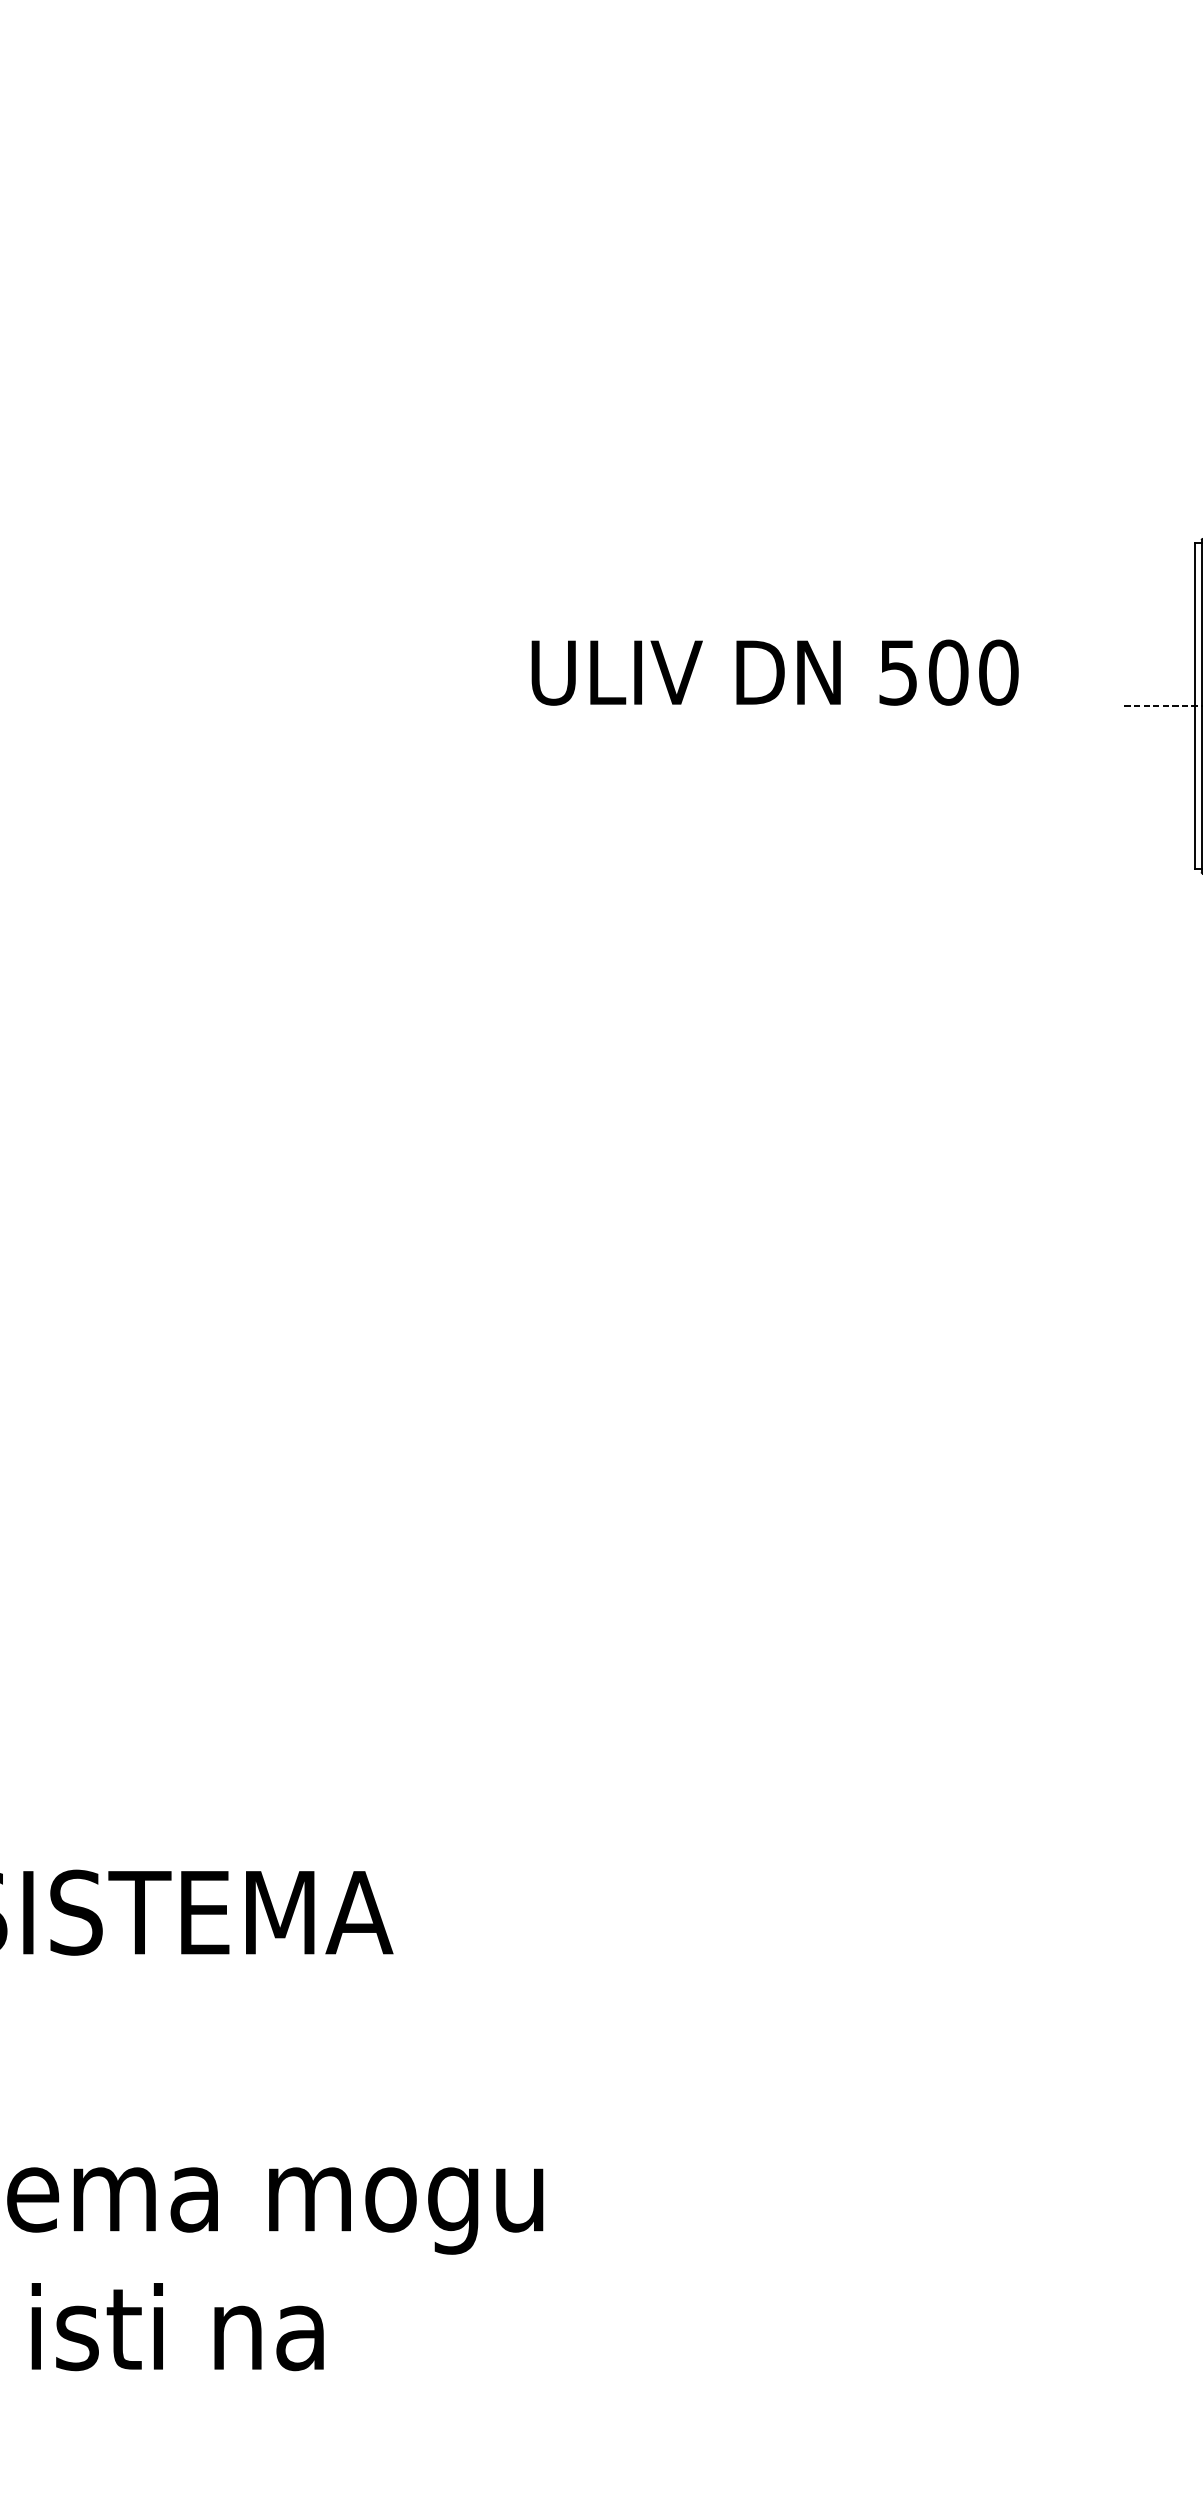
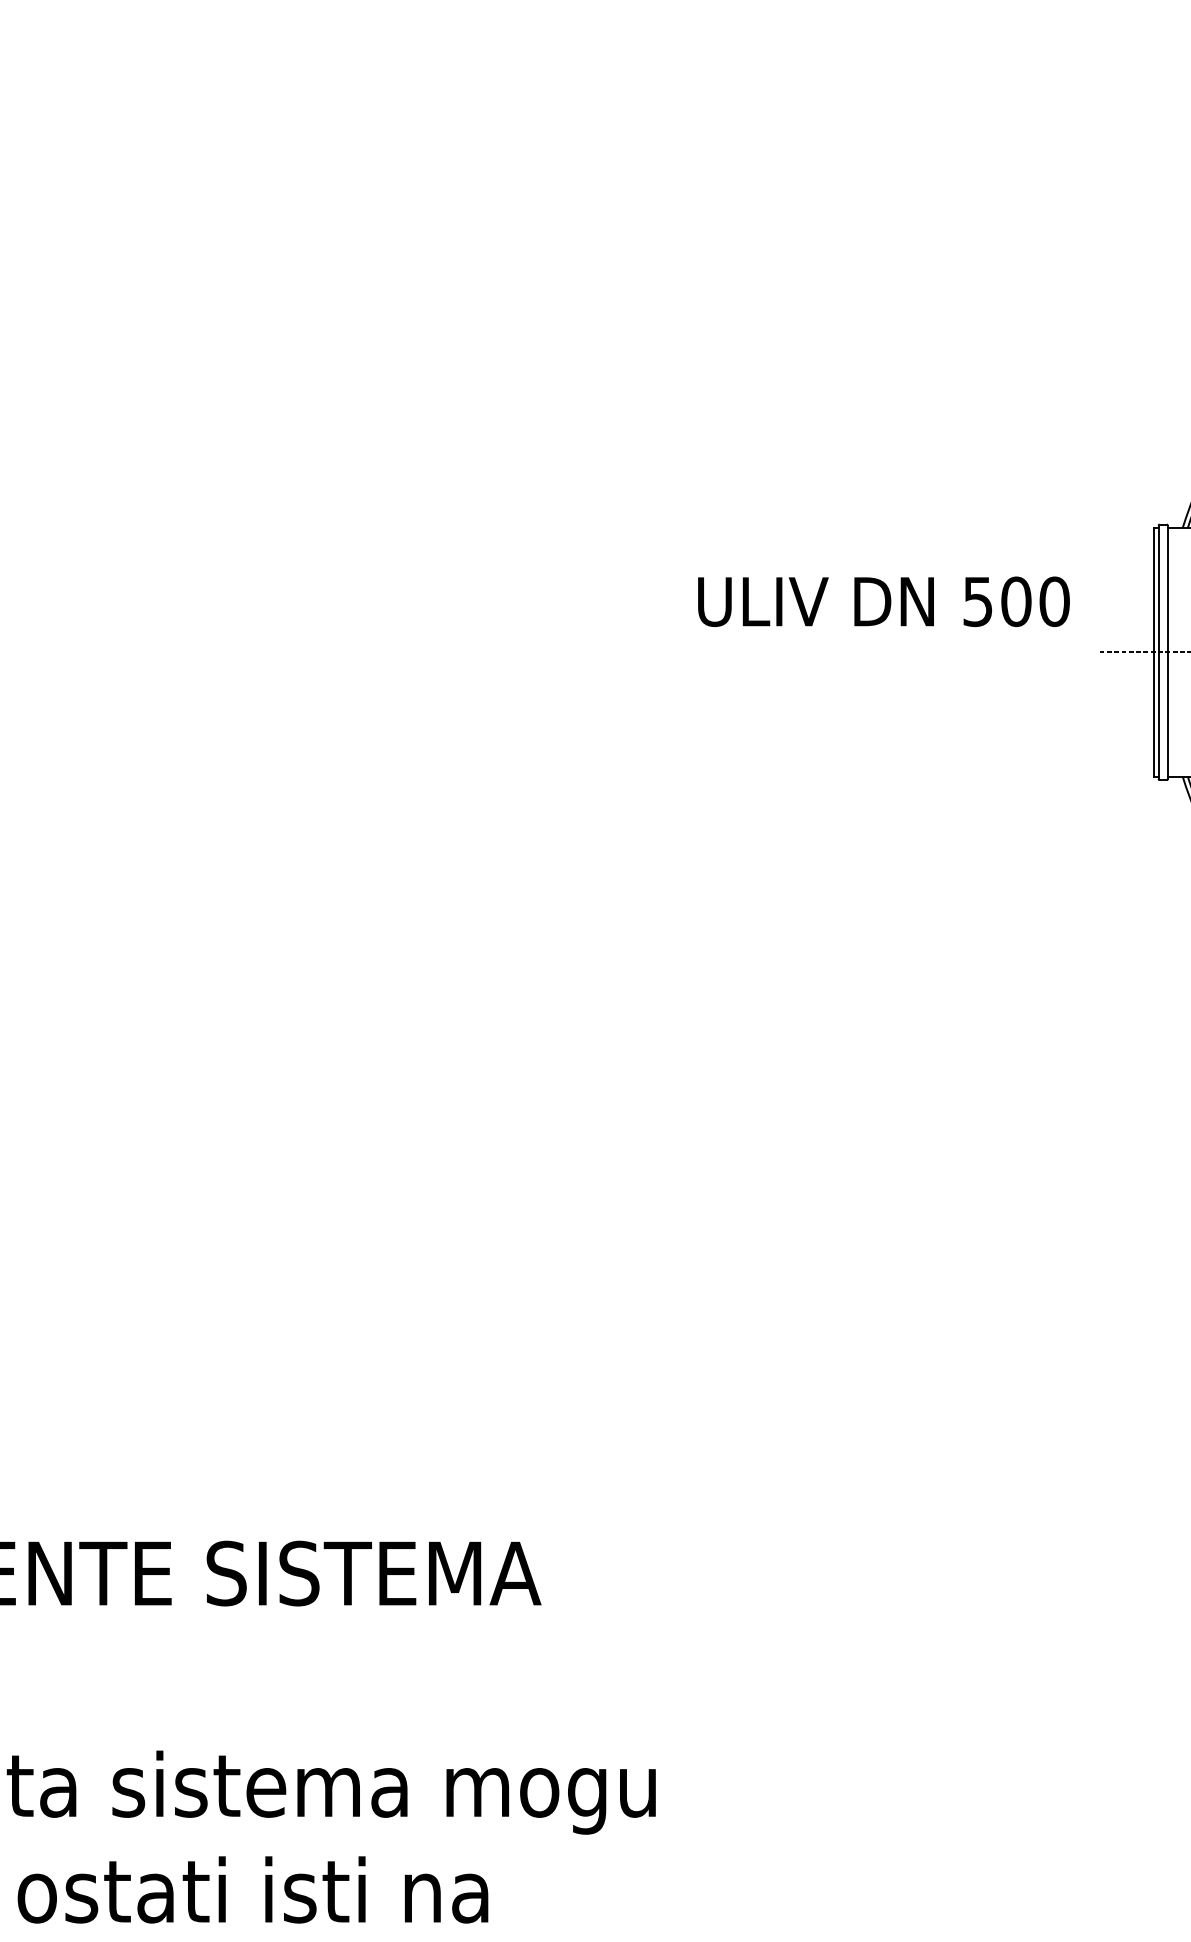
text: (774, 672) -> (883, 601), moved

